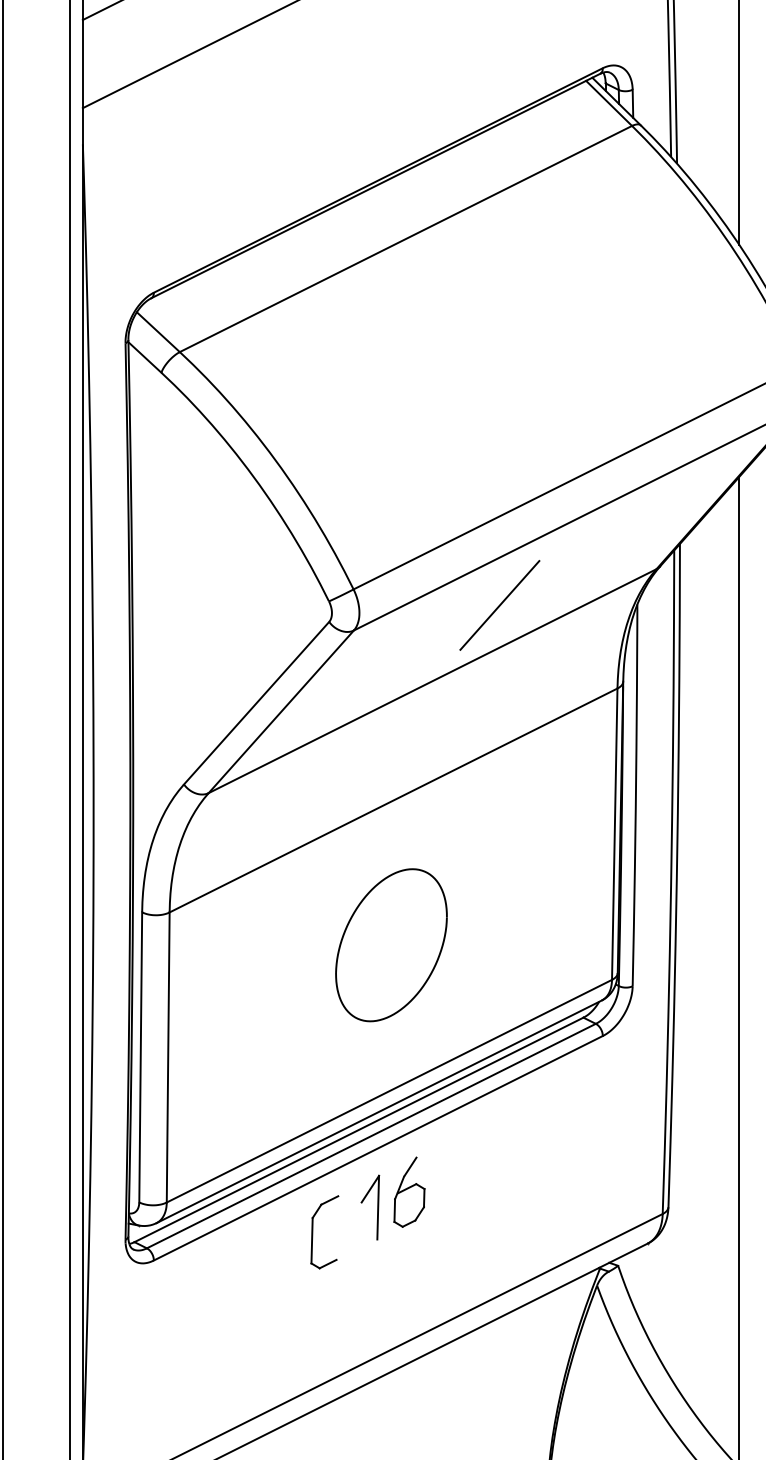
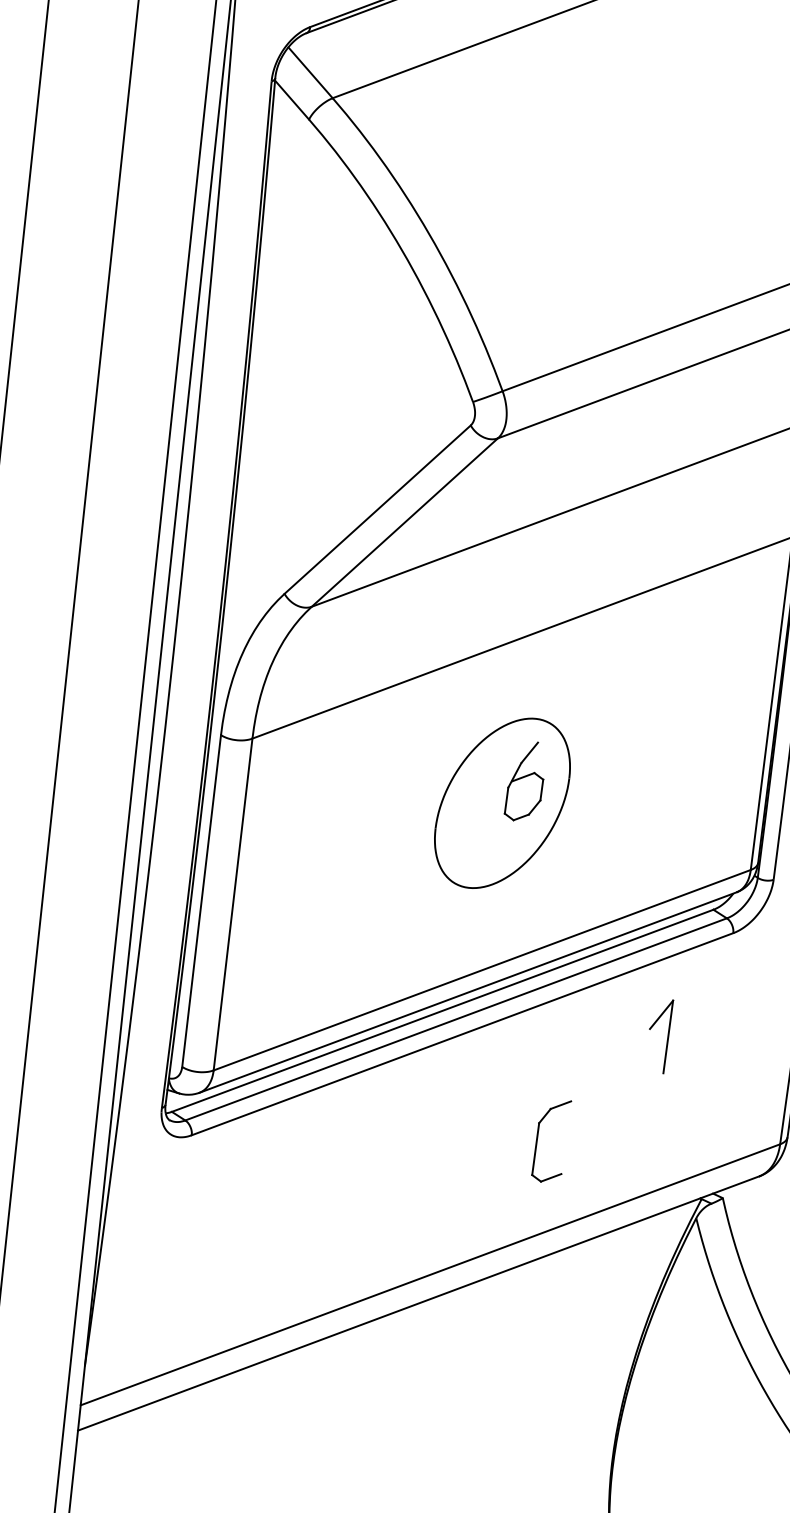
line: (499, 605) -> (667, 427), removed
part: (409, 1191) -> (525, 780), moved
part: (377, 1207) -> (667, 1036), moved
part: (313, 1232) -> (538, 1139), moved

